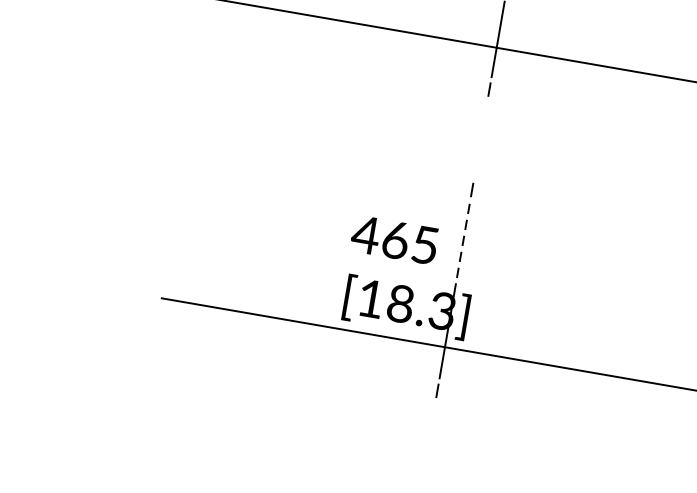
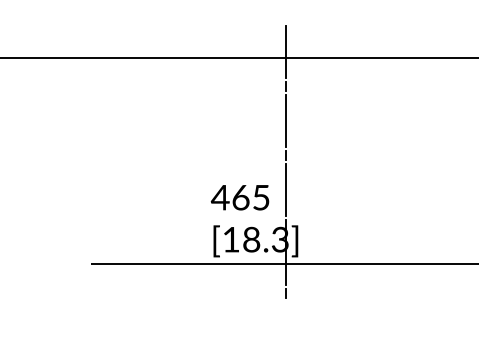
line: (481, 139) -> (286, 120), added
line: (464, 239) -> (286, 189), dashed -> solid

